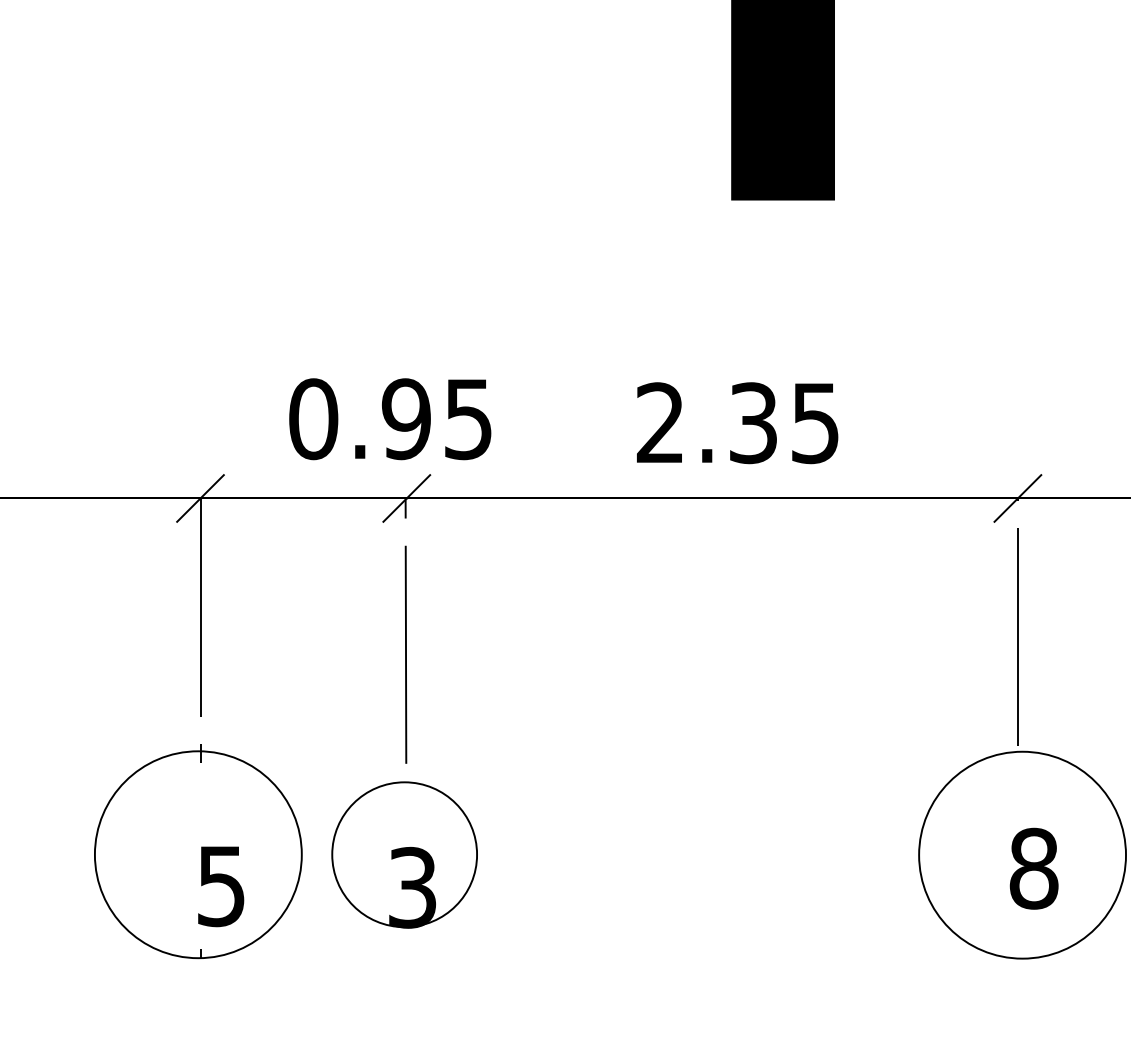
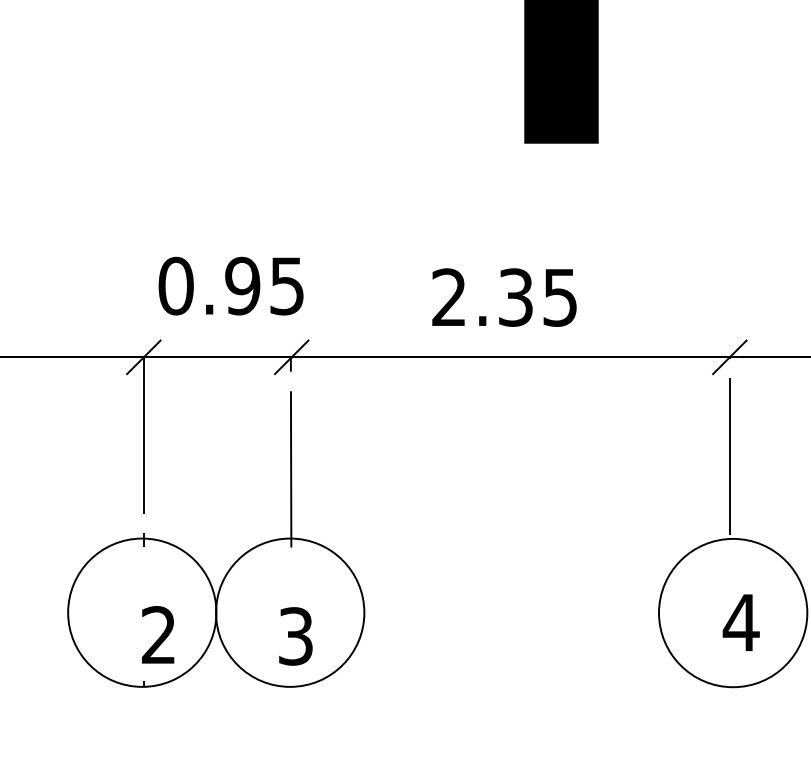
text: (390, 419) -> (231, 286), moved
text: (737, 423) -> (504, 297), moved
circle: (404, 854) -> (290, 612), size x1.43
text: (1033, 868) -> (741, 622), 8 -> 4
text: (220, 886) -> (158, 635), 5 -> 2

